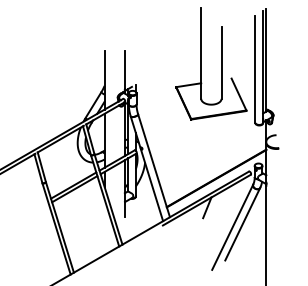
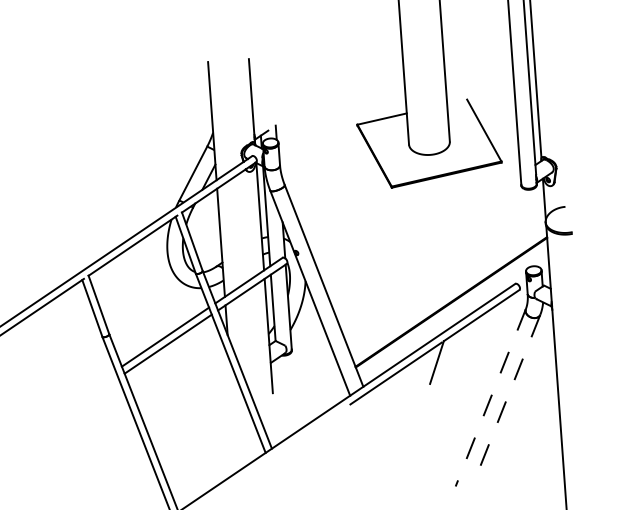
line: (242, 223) -> (509, 388), solid -> dashed
line: (232, 227) -> (490, 398), solid -> dashed

